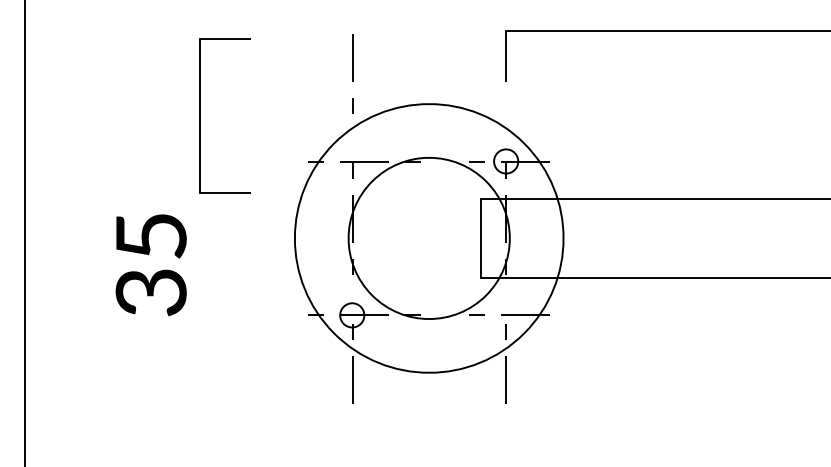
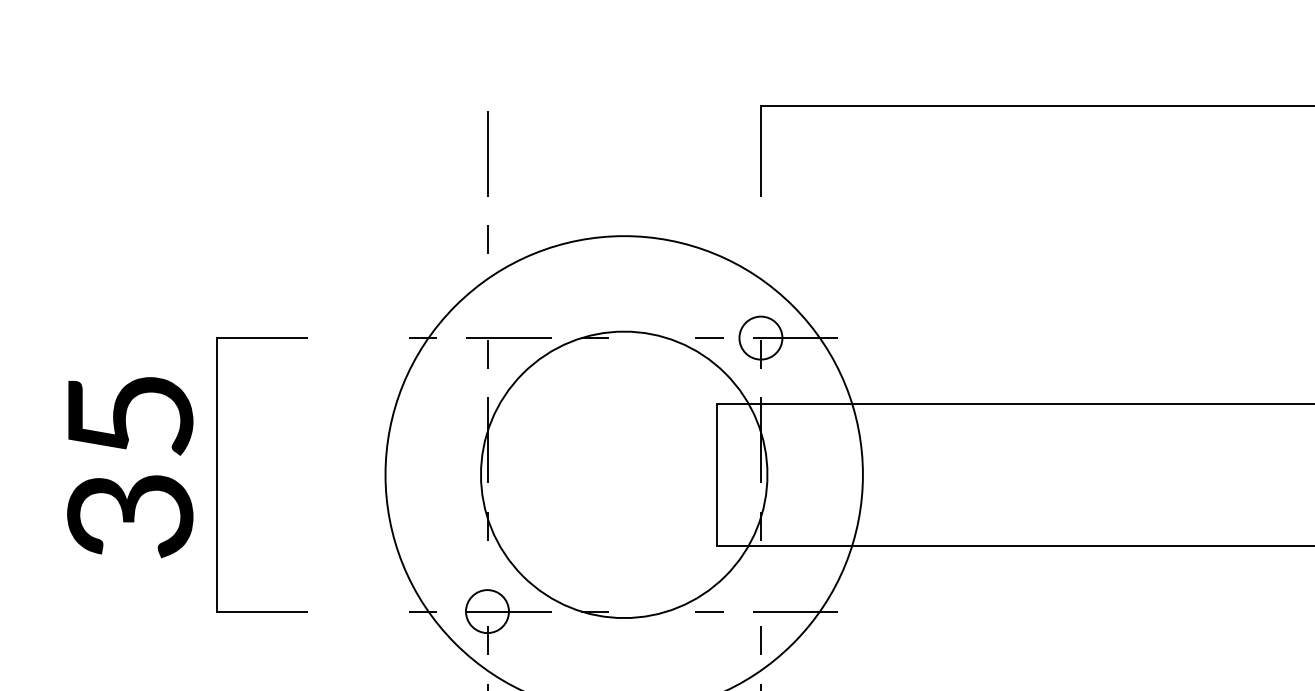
line: (200, 115) -> (217, 473), moved
text: (150, 265) -> (128, 467), moved

